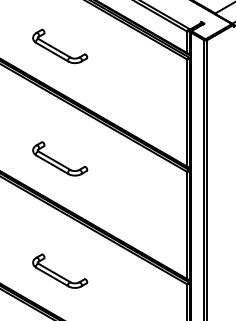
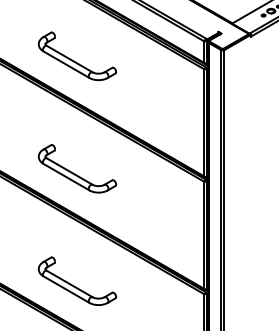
part: (59, 46) -> (76, 56), size x1.43
part: (59, 158) -> (76, 168), size x1.43
part: (59, 270) -> (76, 280), size x1.43

